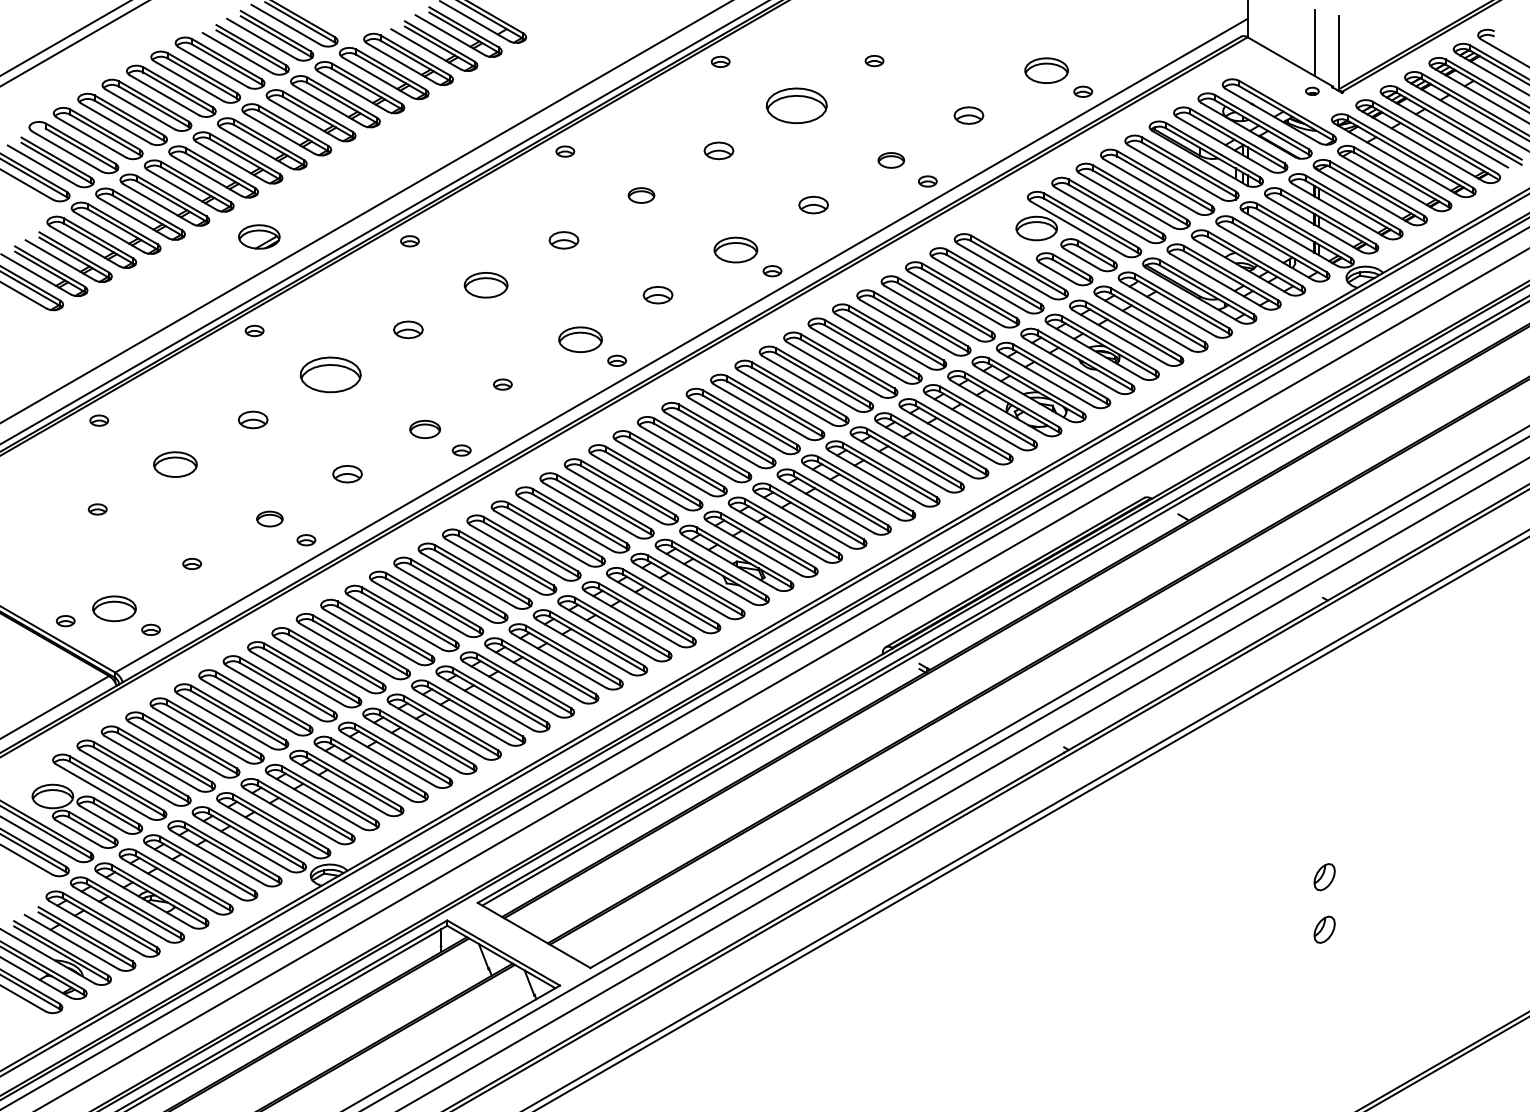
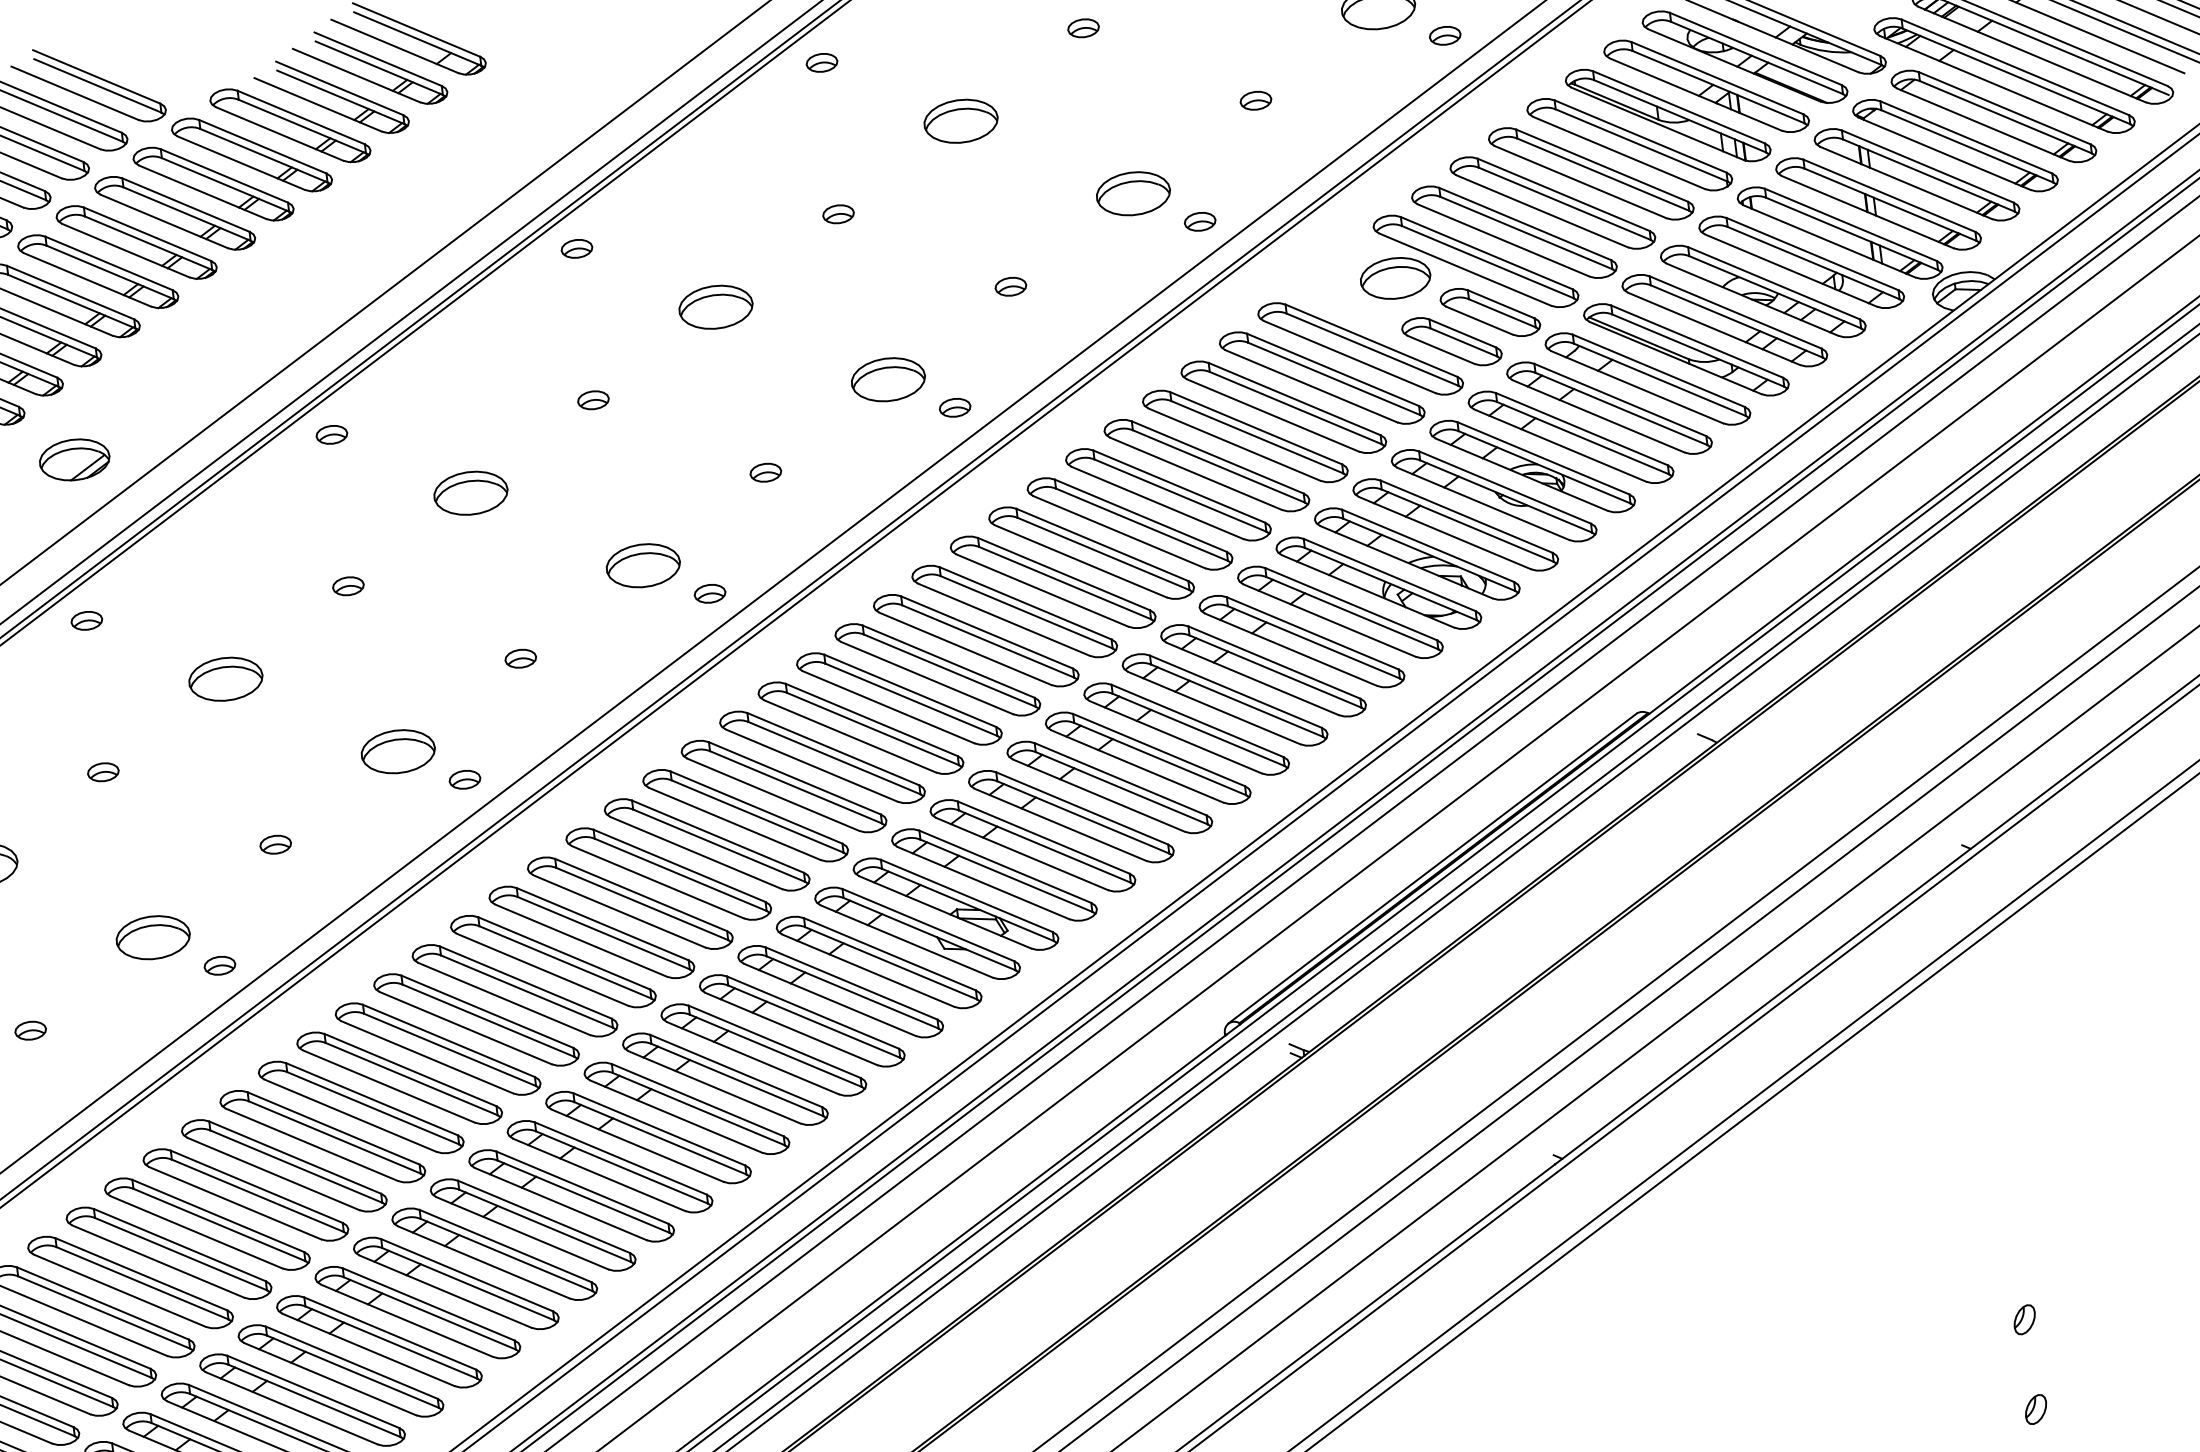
part: (796, 105) -> (960, 120), size x0.71
part: (968, 115) -> (1255, 100), size x0.62
part: (719, 150) -> (839, 213), size x0.62
part: (891, 160) -> (1133, 193), size x1.67
part: (641, 195) -> (716, 307), size x1.67
part: (813, 205) -> (1010, 287), size x0.62
part: (563, 240) -> (592, 400), size x0.62
part: (658, 294) -> (766, 471), size x0.62
part: (408, 330) -> (348, 586), size x0.62
part: (330, 374) -> (225, 678), size x0.71
part: (252, 419) -> (102, 771), size x0.62
part: (424, 429) -> (397, 751), size x1.43
part: (347, 474) -> (275, 845), size x0.62
part: (269, 518) -> (152, 936), size x1.67
part: (1324, 876) -> (2024, 1319), size x0.62
part: (1324, 929) -> (2035, 1409), size x0.62

